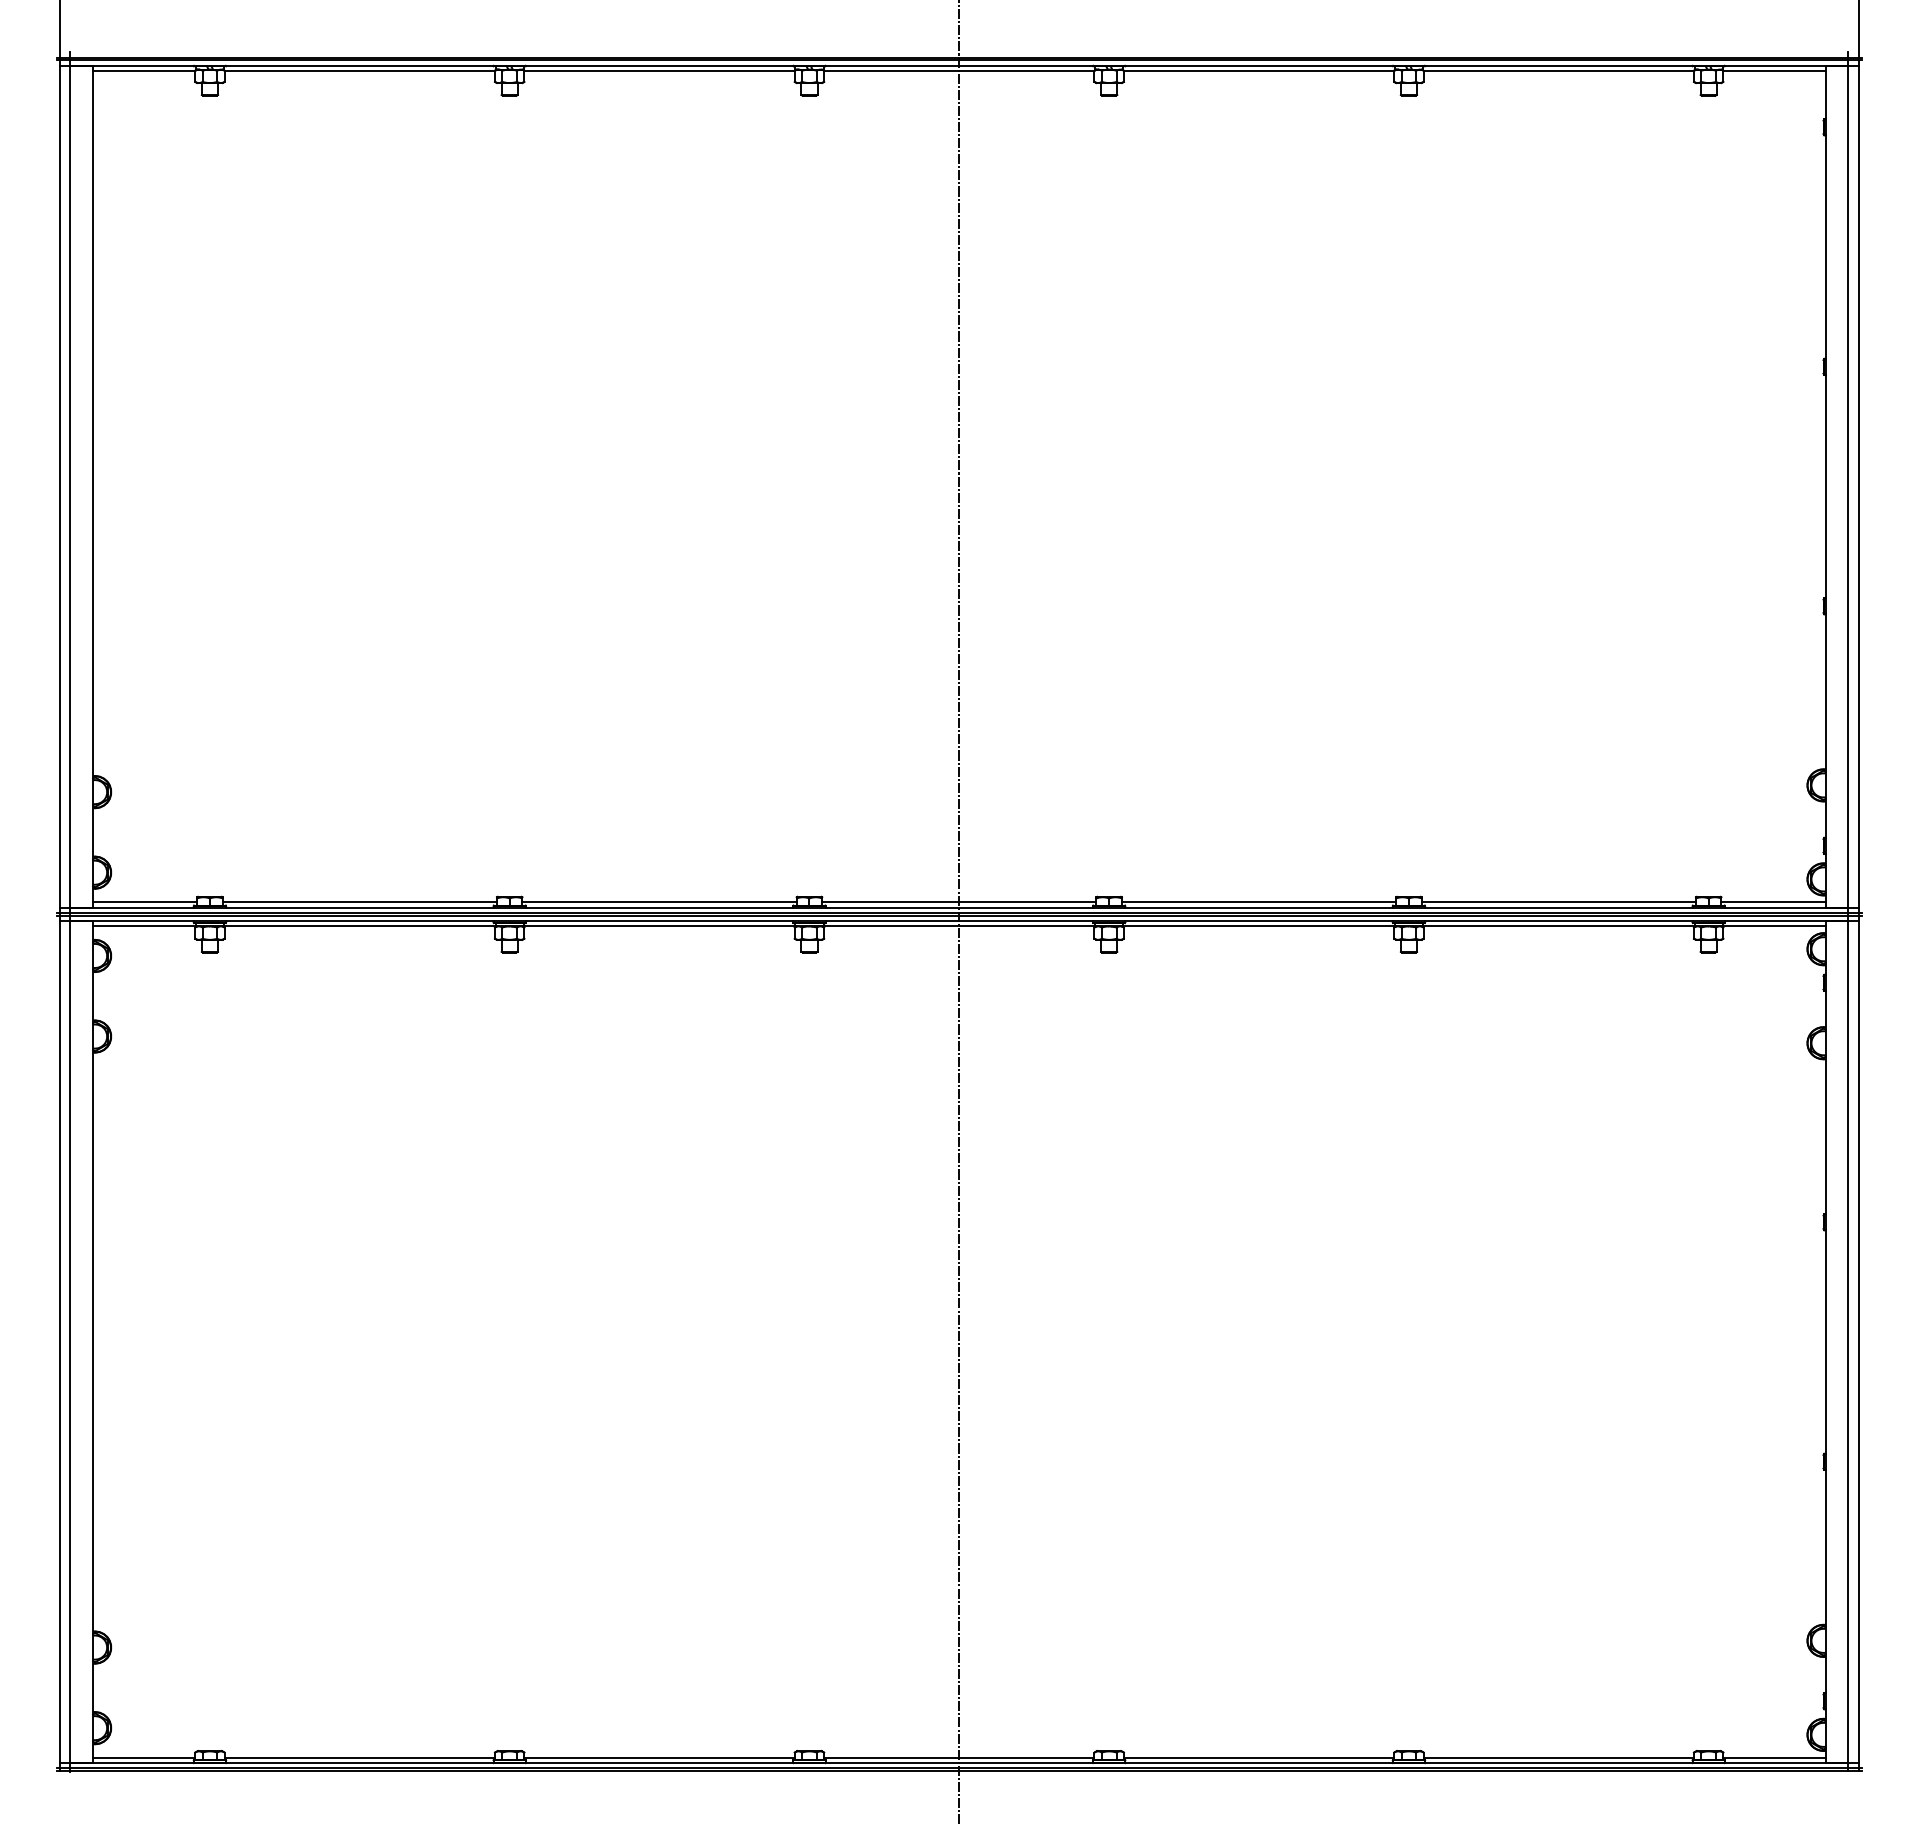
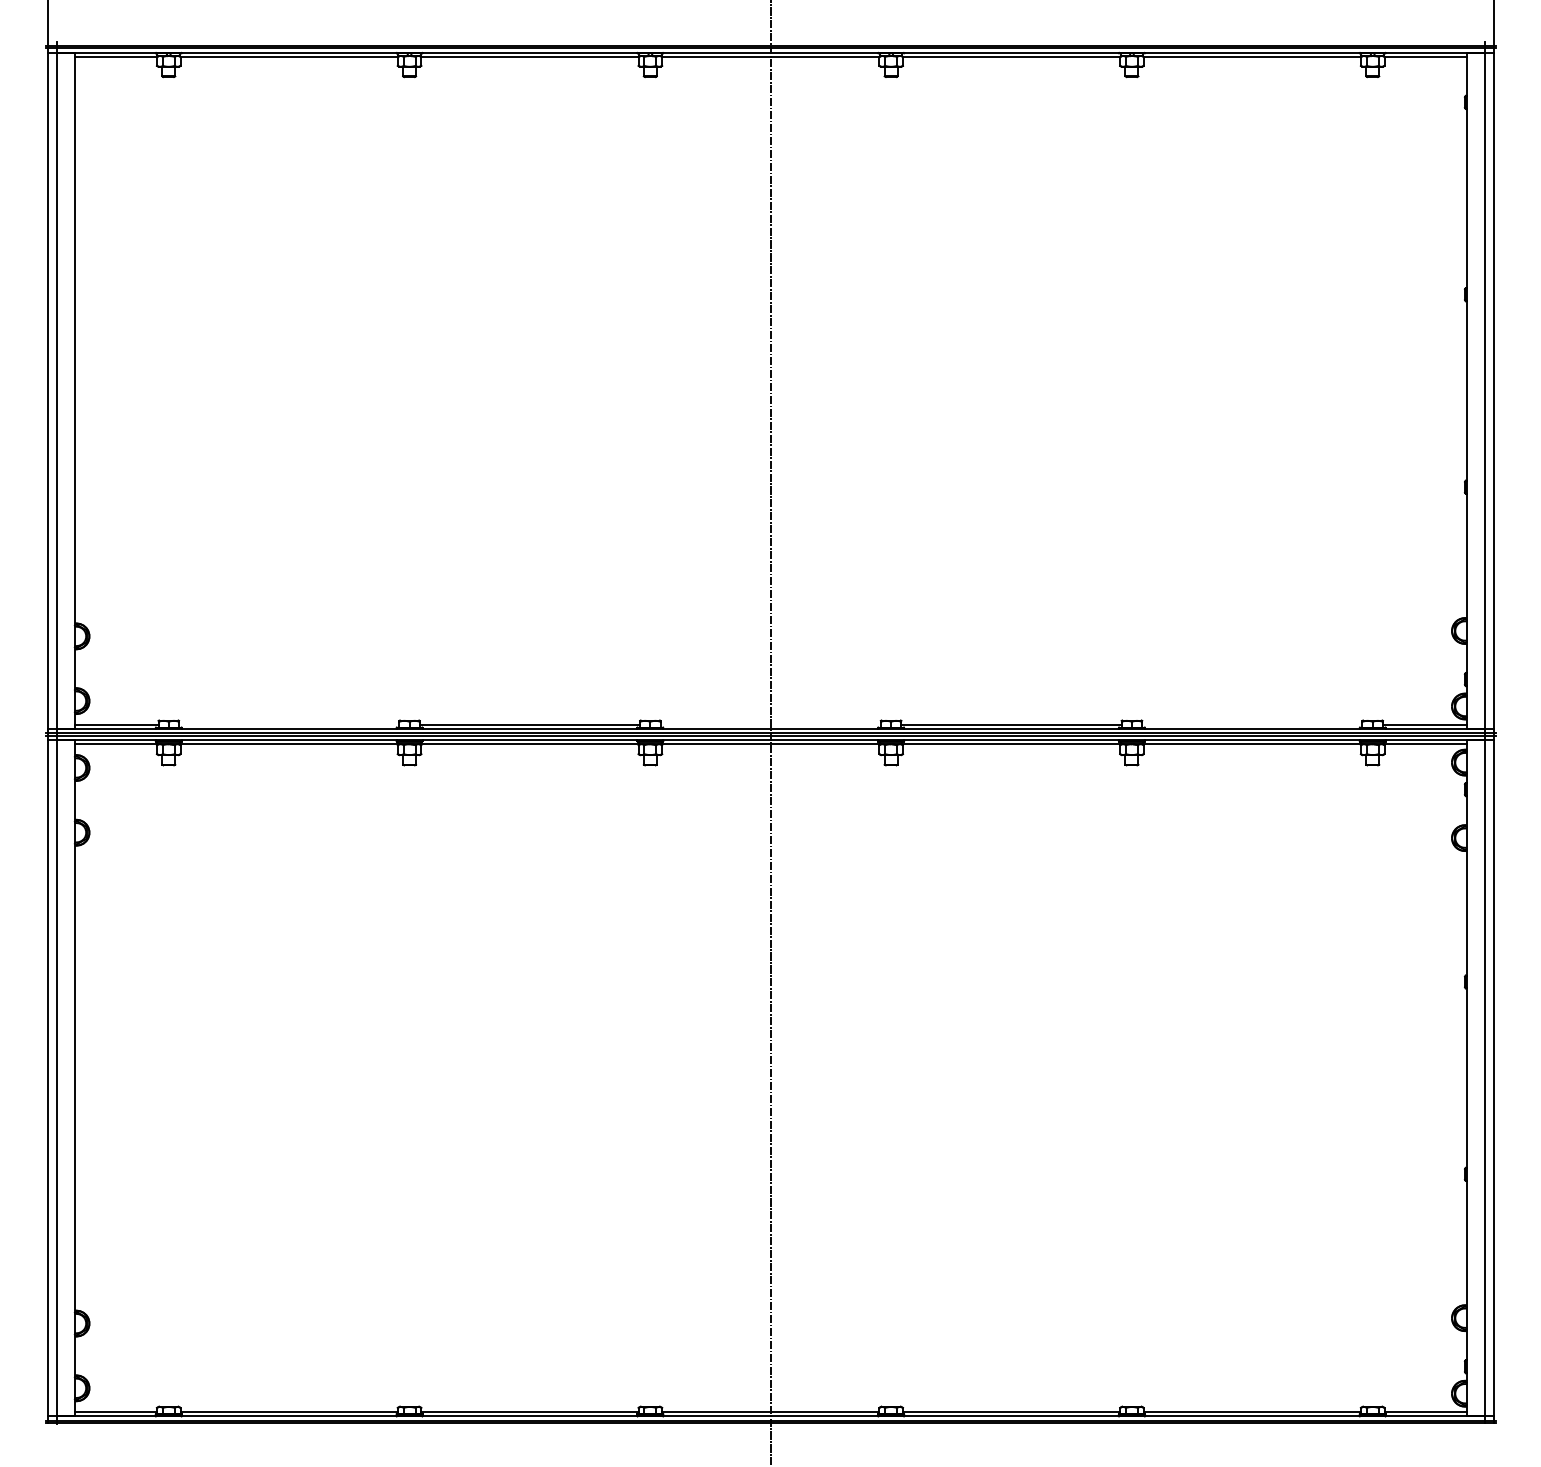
line: (359, 902) -> (288, 725), removed
line: (959, 902) -> (770, 725), removed
line: (1558, 902) -> (1252, 725), removed

